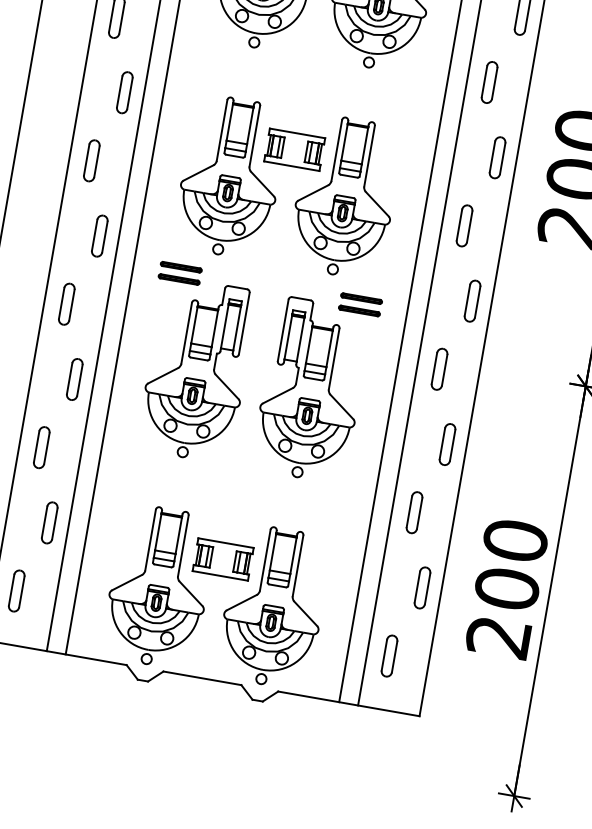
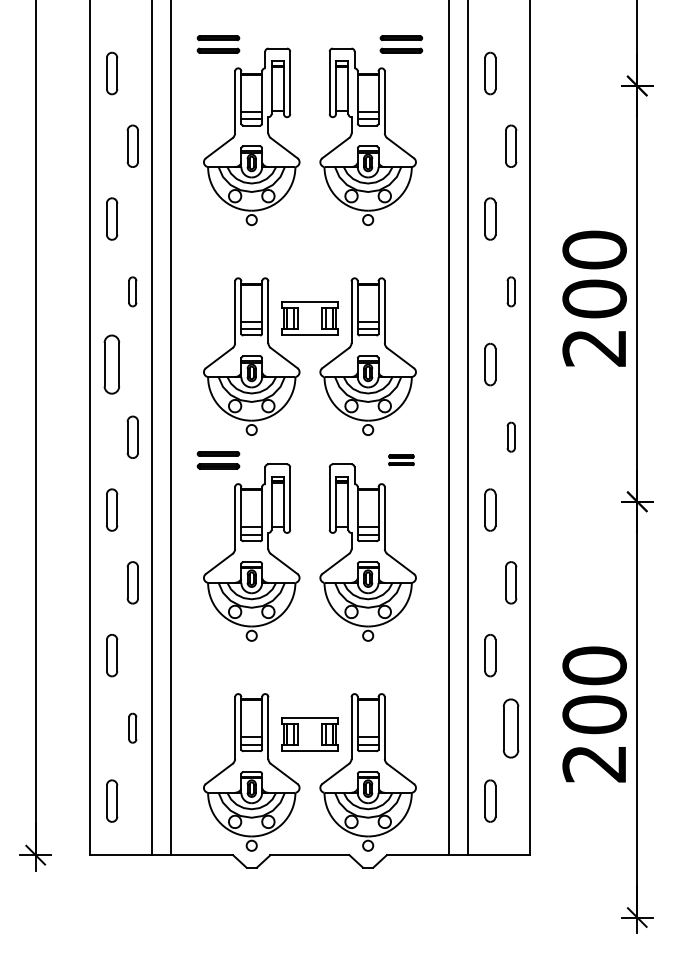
part: (124, 92) -> (132, 291), size x0.7
part: (497, 157) -> (511, 291), size x0.7
part: (92, 160) -> (112, 364), size x1.4
part: (473, 300) -> (511, 436), size x0.7
part: (360, 305) -> (401, 460), size x0.6
part: (49, 521) -> (132, 727), size x0.7
part: (423, 587) -> (511, 727), size x1.4

